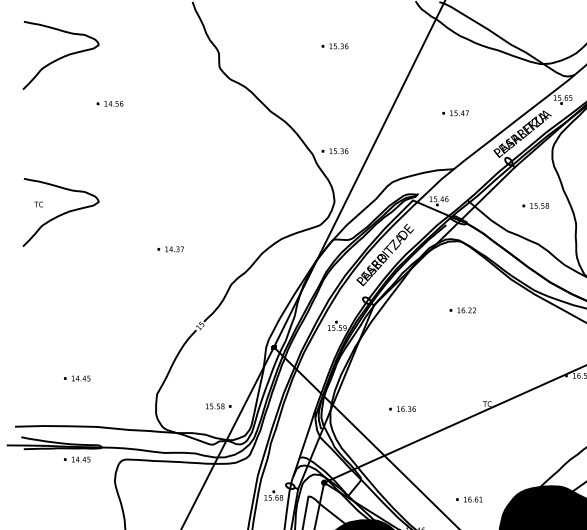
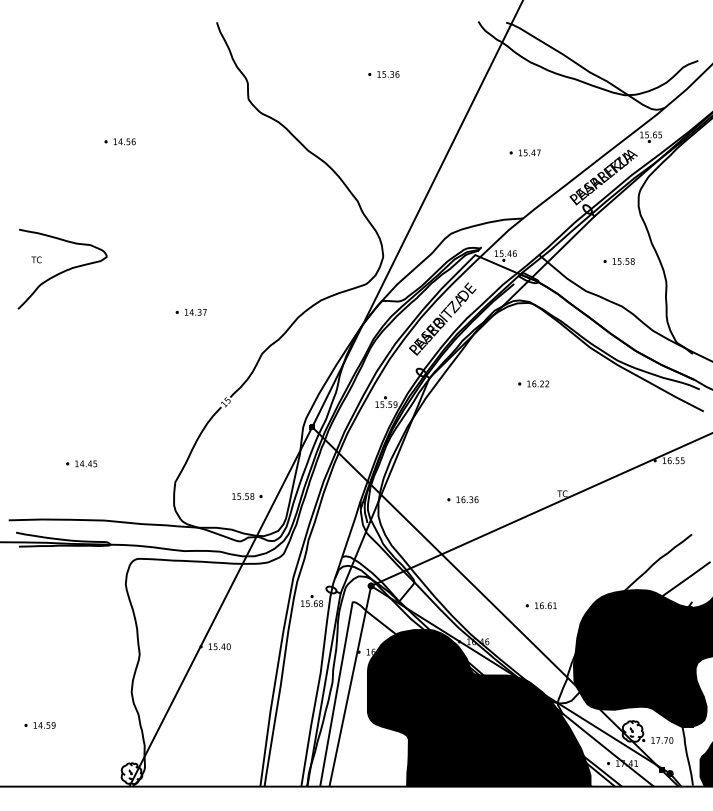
curve: (61, 56) -> (63, 86), removed
part: (334, 151) -> (383, 197), removed
part: (77, 459) -> (81, 558), removed

